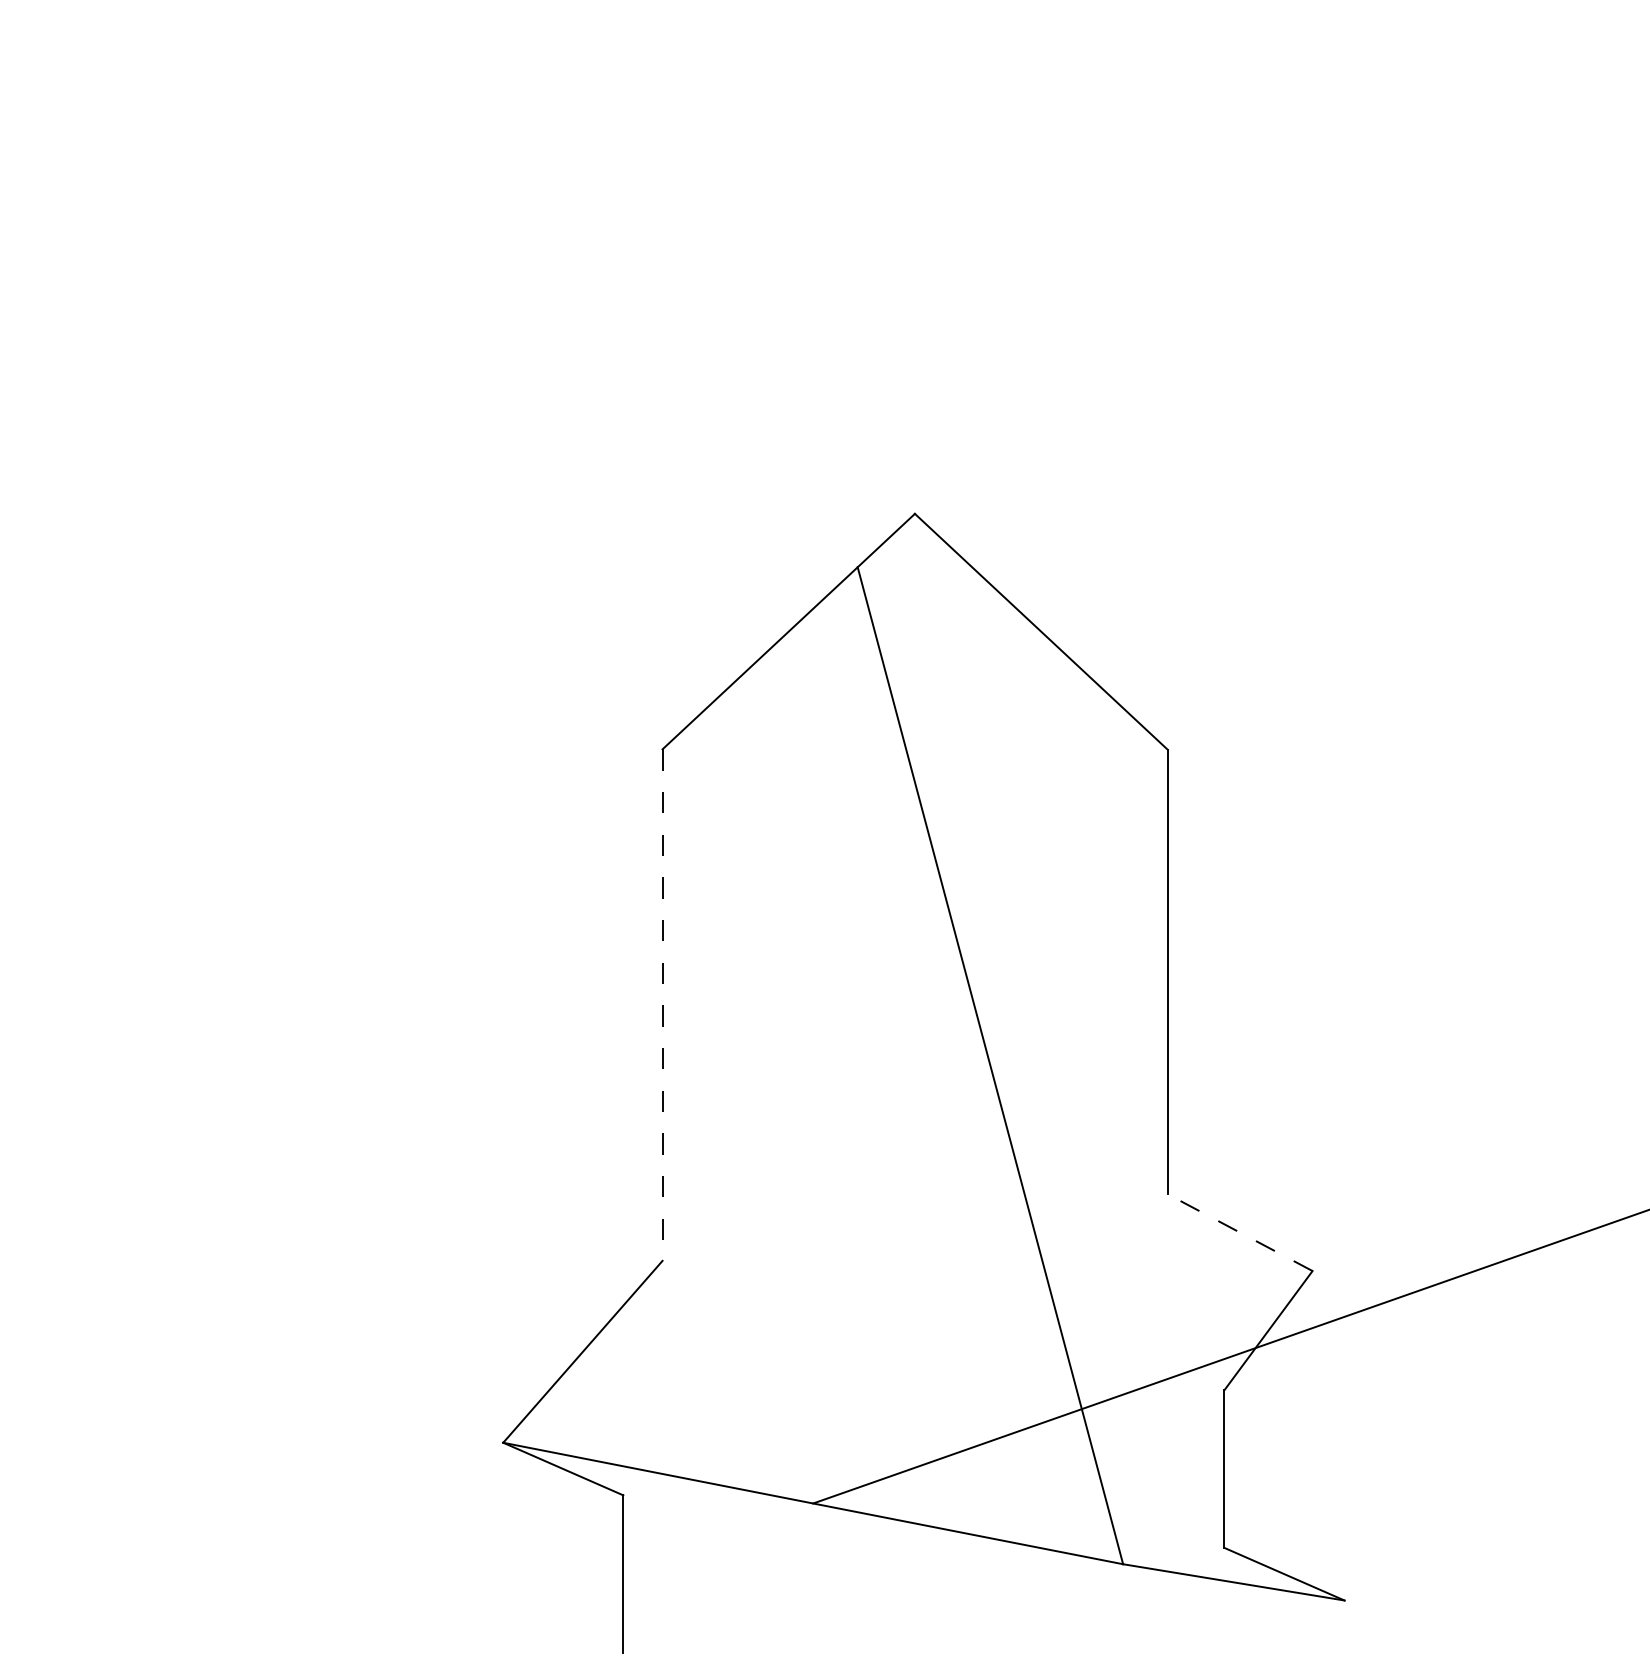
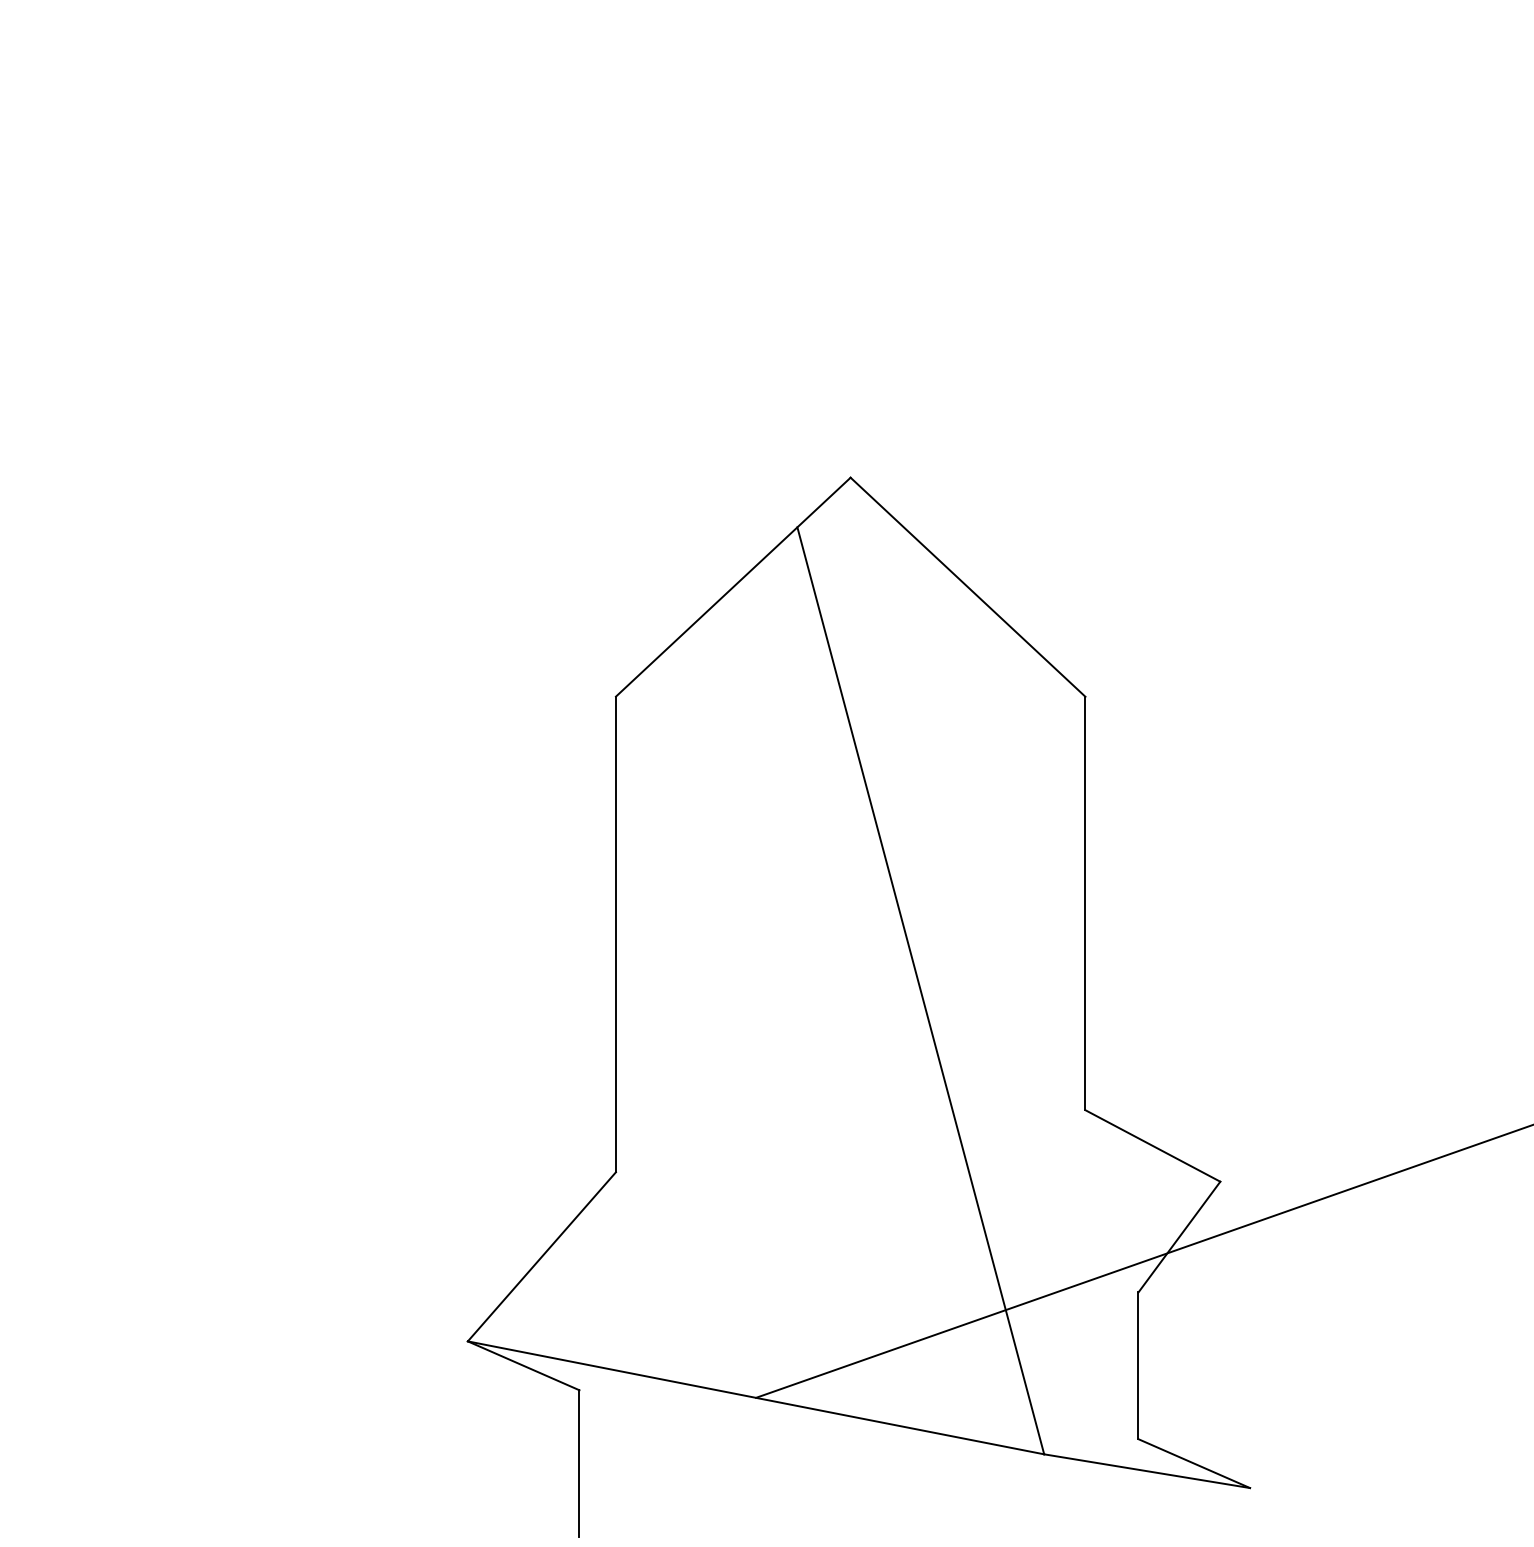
line: (662, 1005) -> (615, 934), dashed -> solid
line: (1239, 1232) -> (1152, 1145), dashed -> solid

